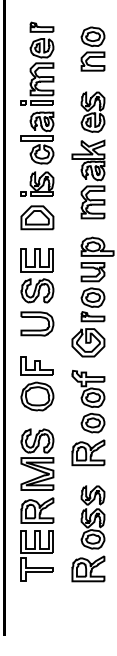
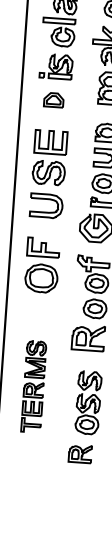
part: (37, 217) -> (53, 99), size x0.6
part: (37, 504) -> (33, 386), size x0.6
part: (88, 568) -> (80, 453), size x0.7

